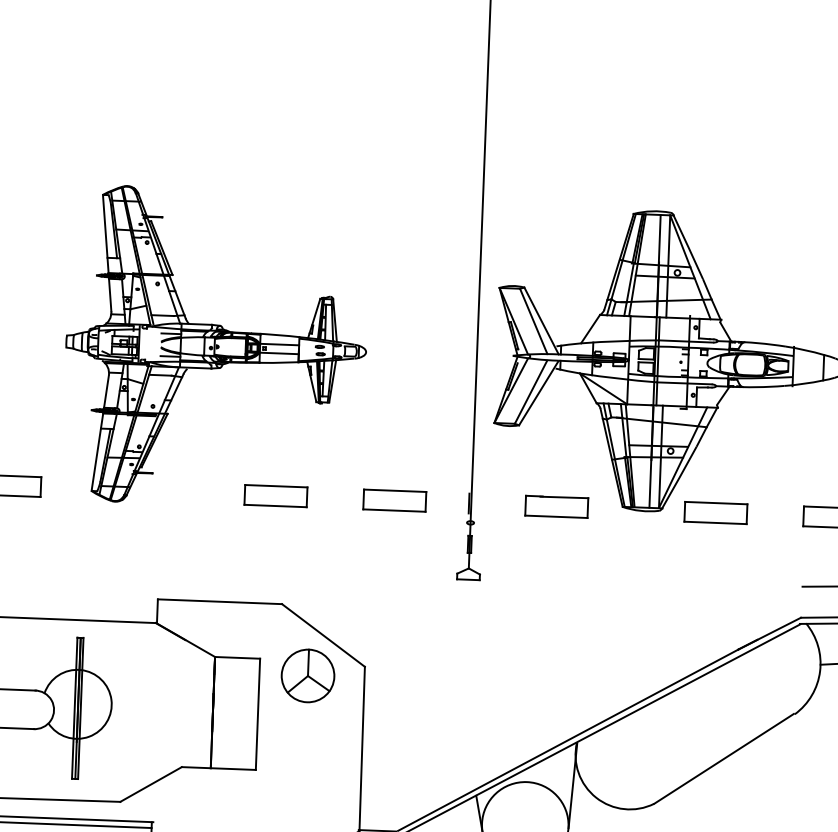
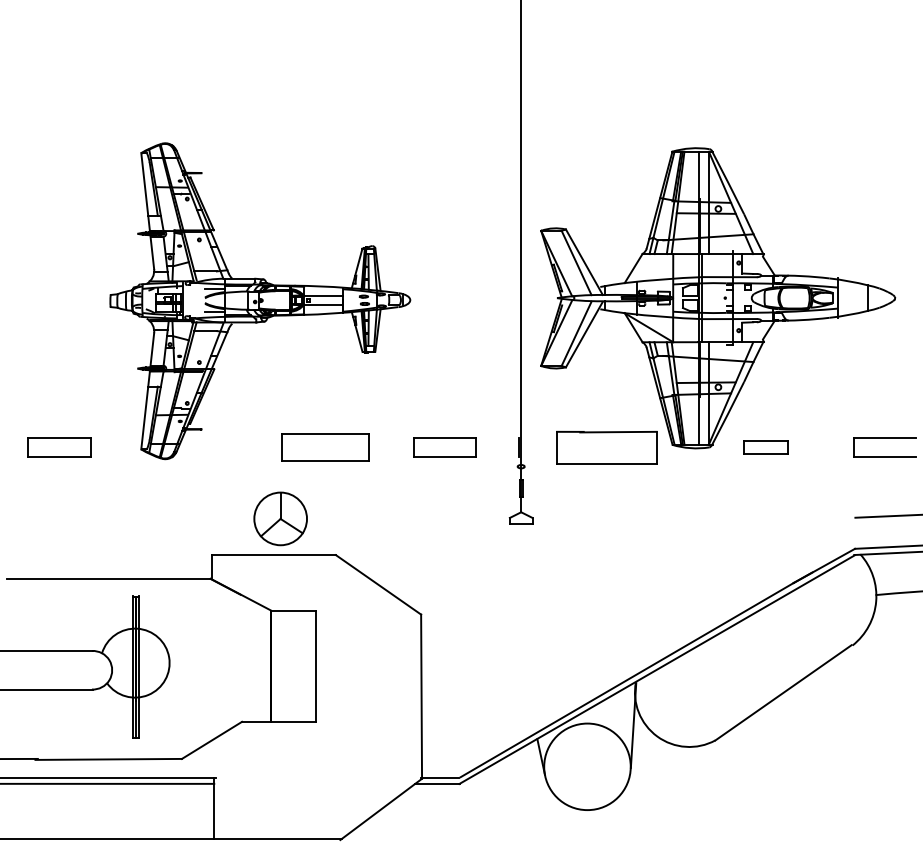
part: (275, 496) -> (325, 447), size x1.4
part: (556, 505) -> (606, 446), size x1.6
part: (715, 513) -> (765, 447), size x0.7
part: (307, 675) -> (280, 518), moved

